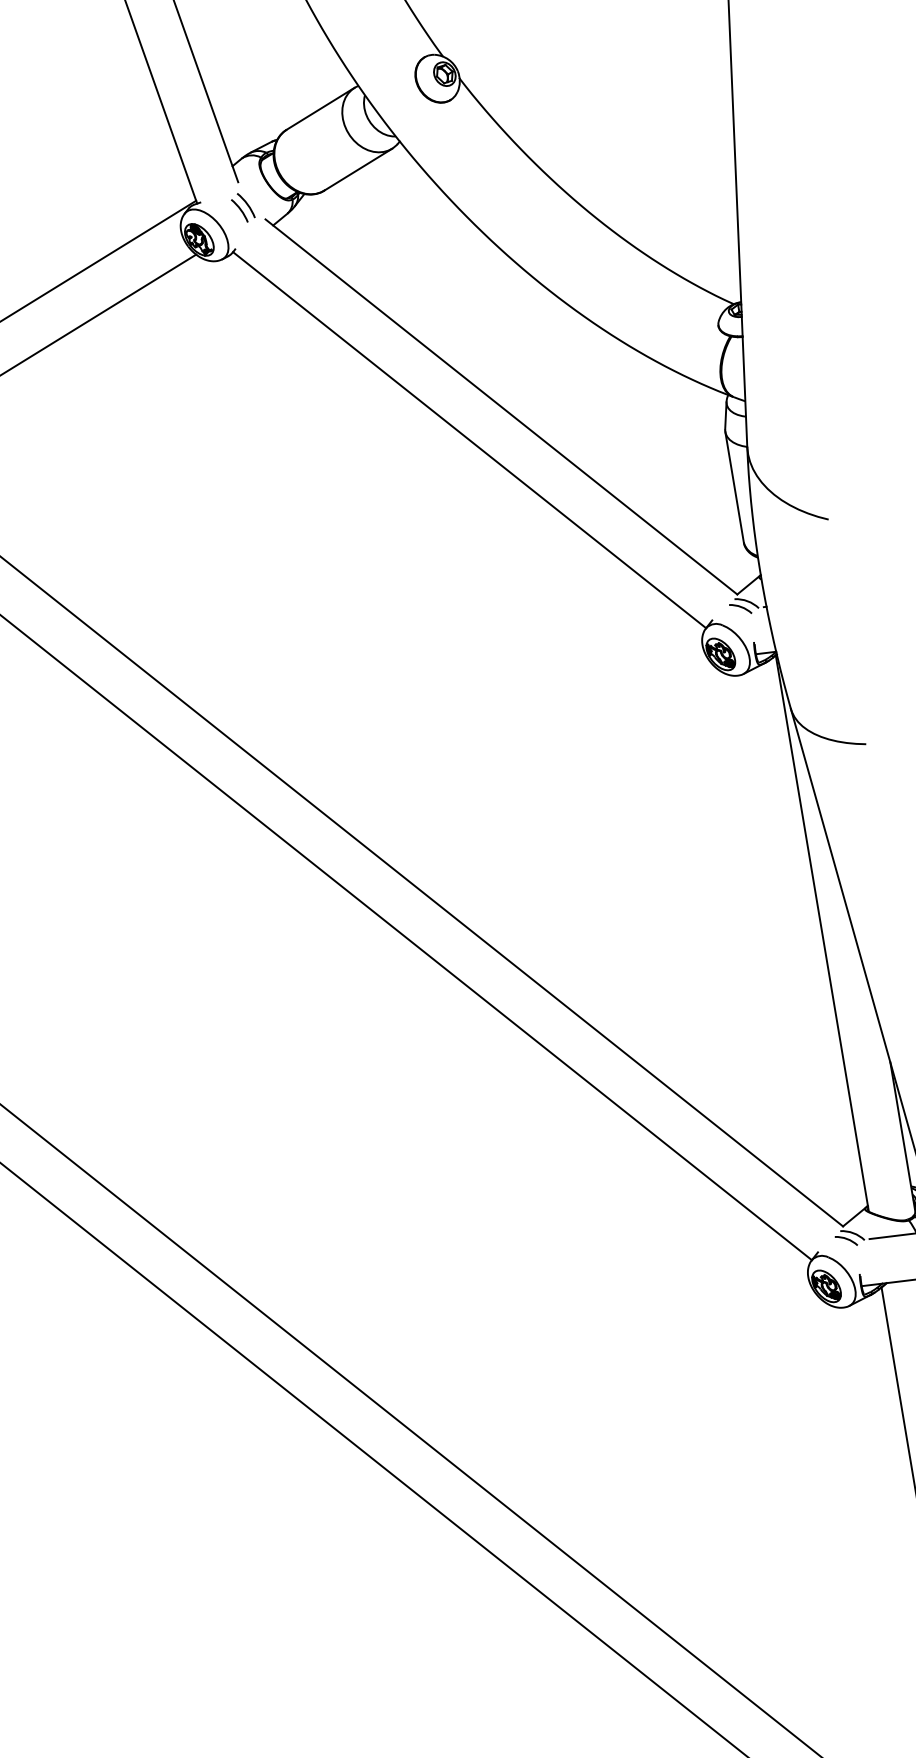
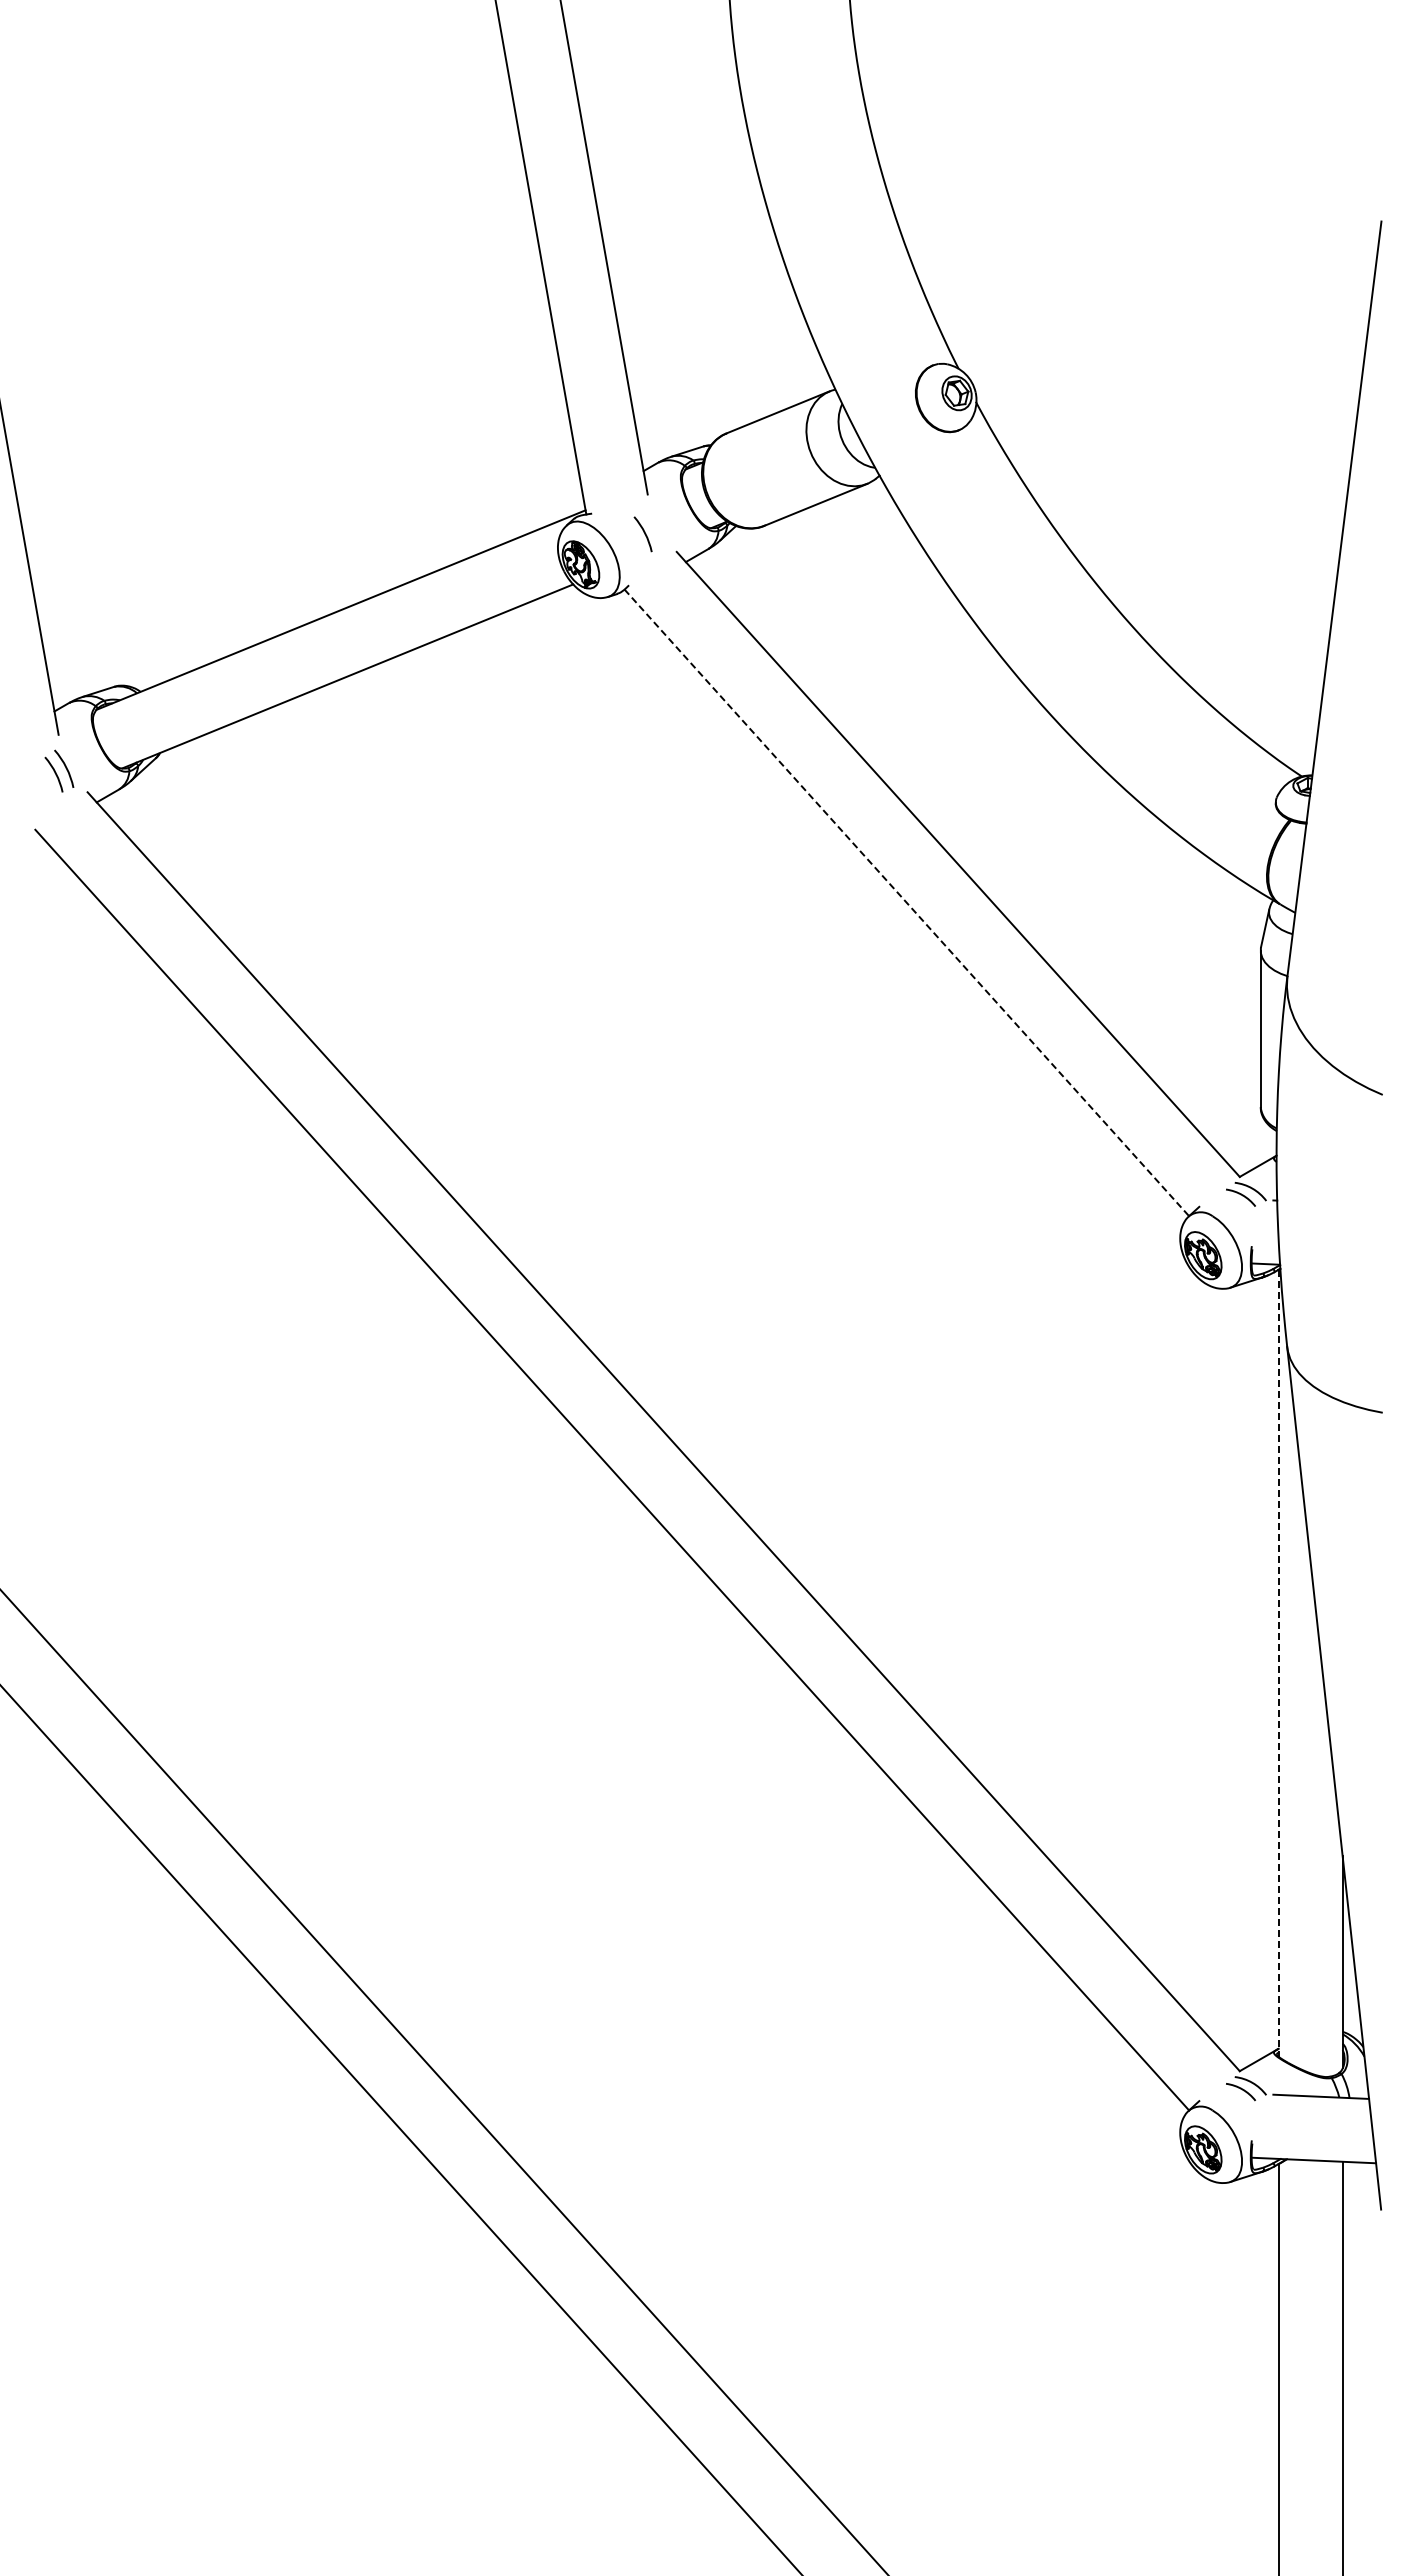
arc: (246, 204) -> (654, 527), removed
line: (469, 439) -> (906, 902), solid -> dashed
line: (822, 933) -> (1278, 1663), solid -> dashed

